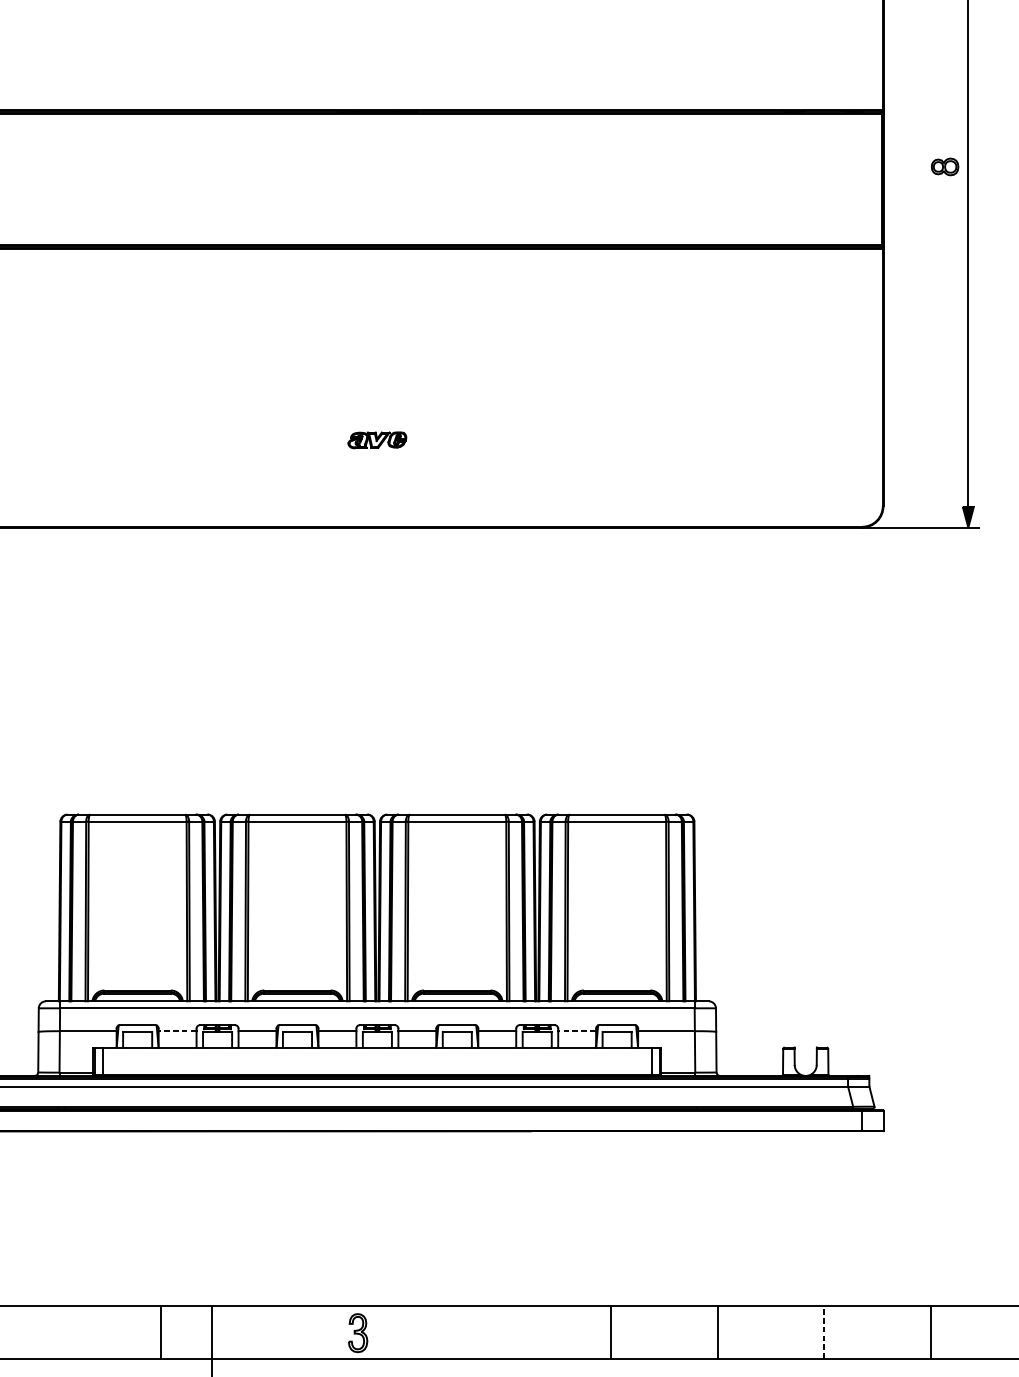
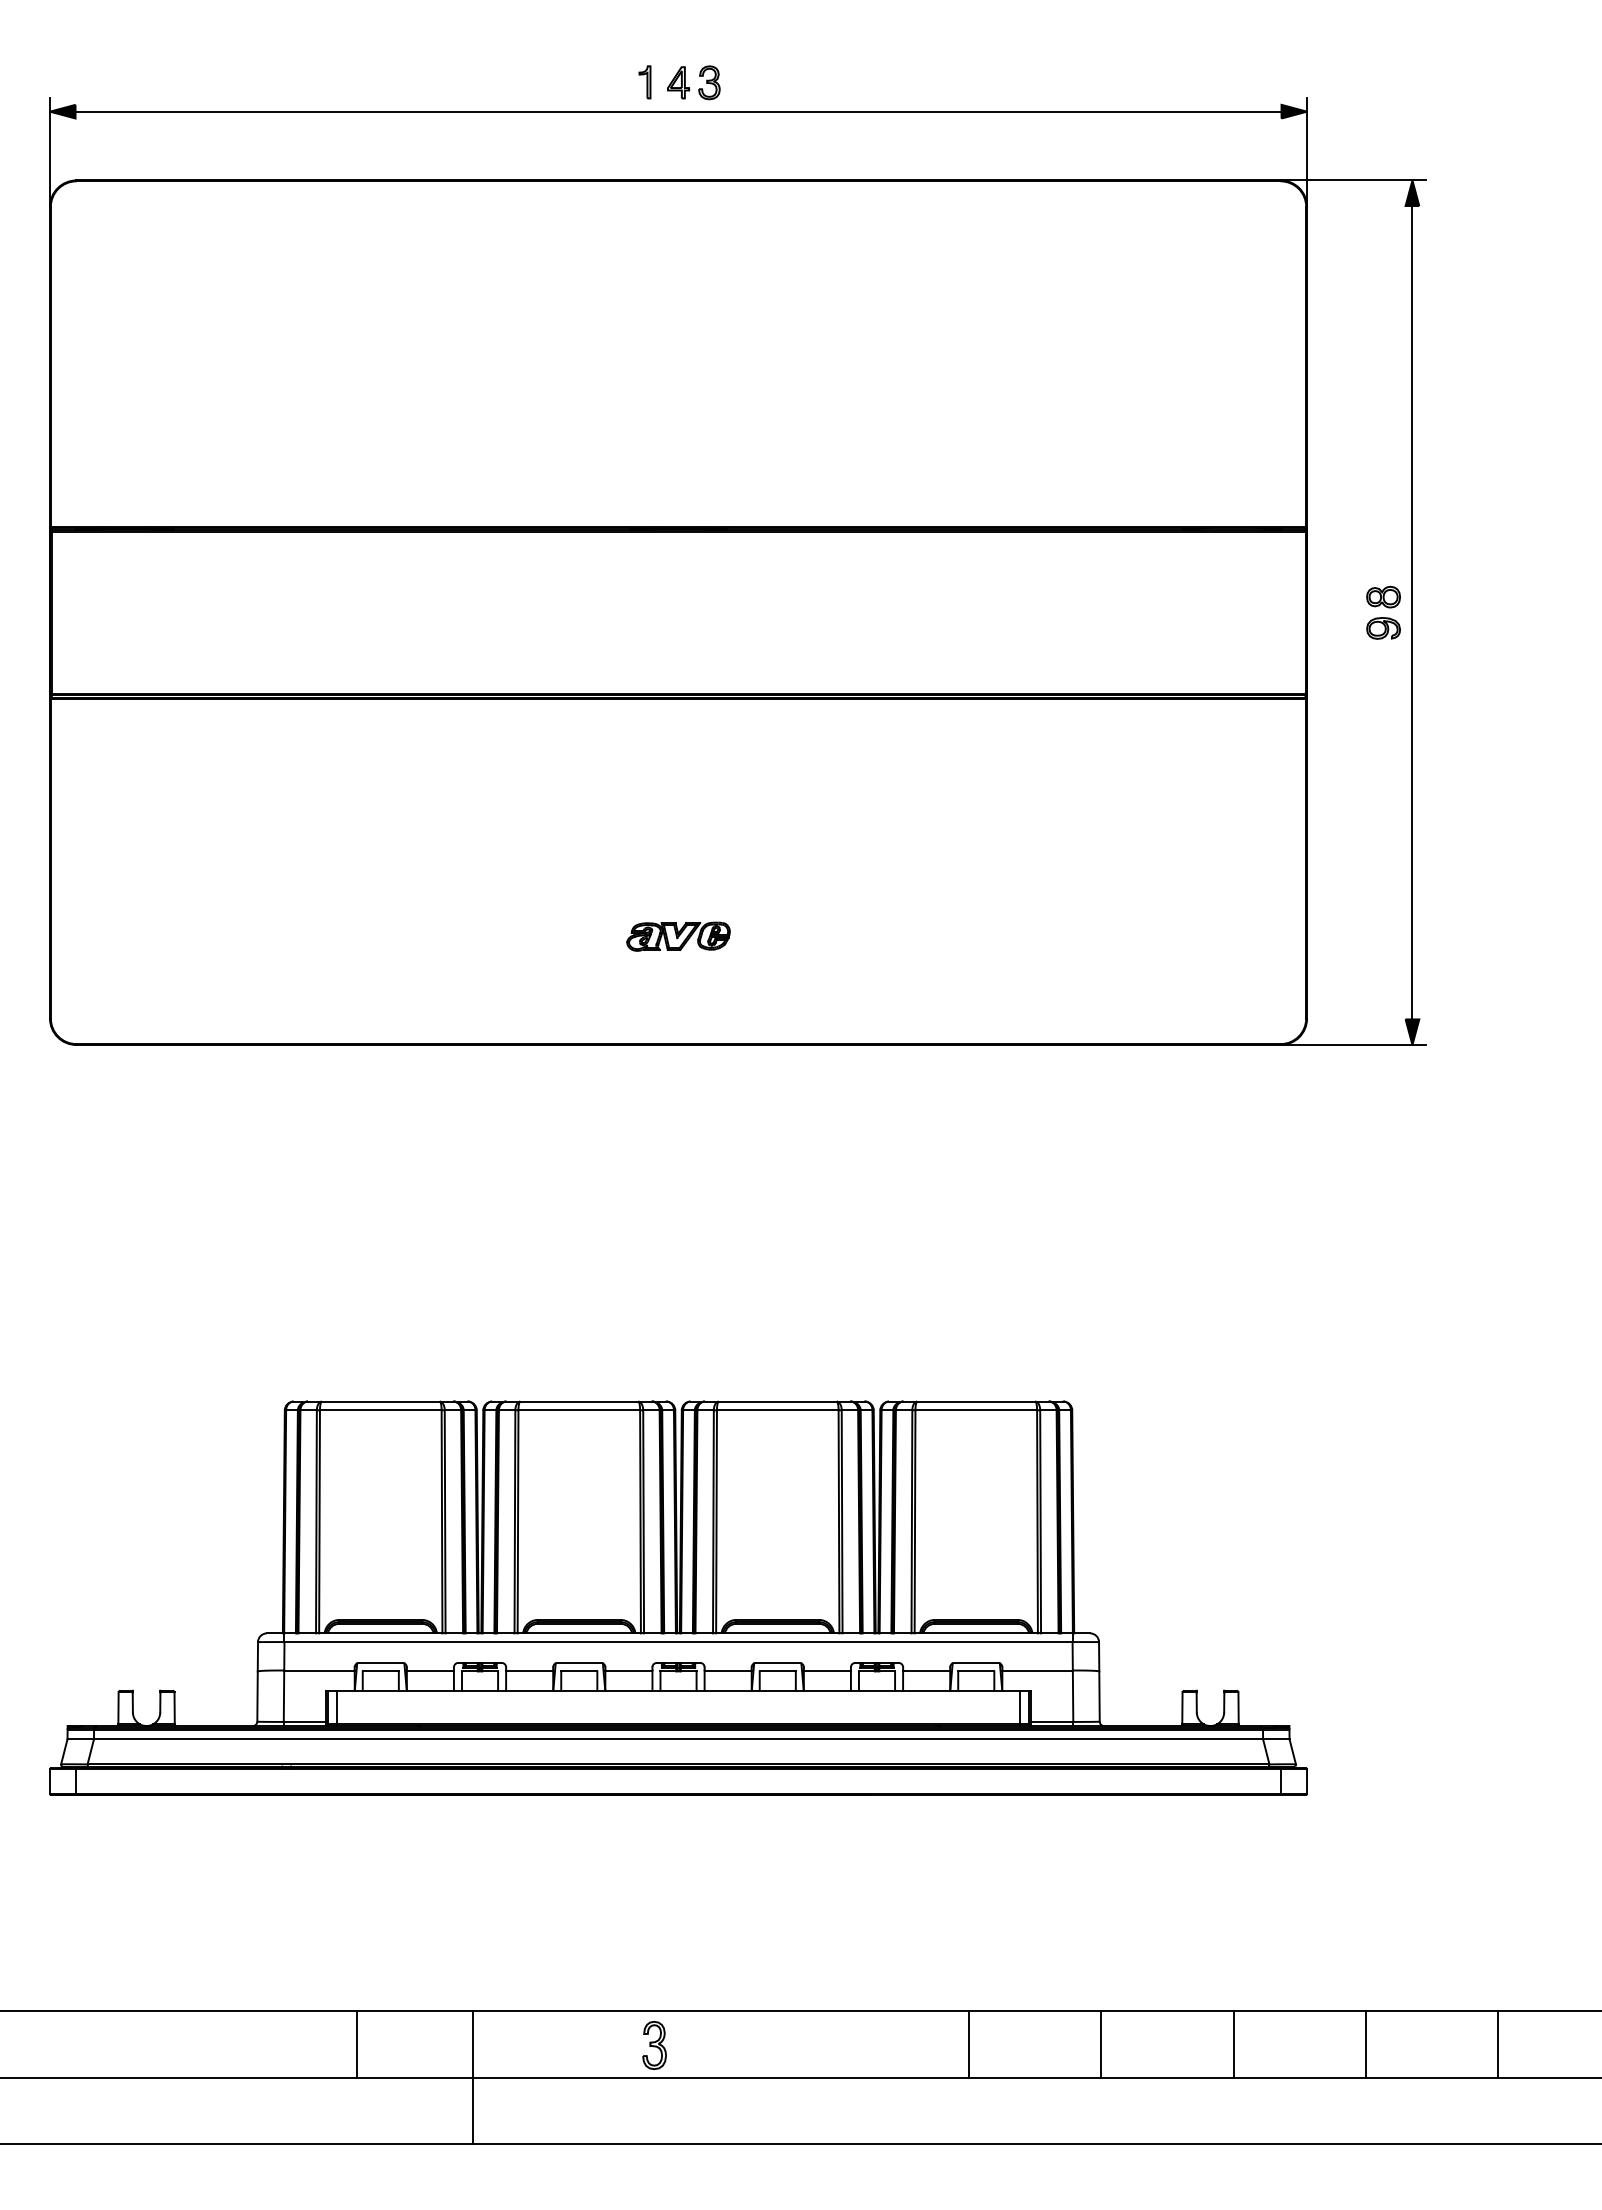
part: (945, 192) -> (1383, 628), added
part: (377, 440) -> (678, 936), size x1.43
line: (176, 1031) -> (429, 1670), dashed -> solid
line: (577, 1031) -> (926, 1670), dashed -> solid
line: (824, 1331) -> (1233, 2043), dashed -> solid
line: (161, 1332) -> (357, 2044), moved

